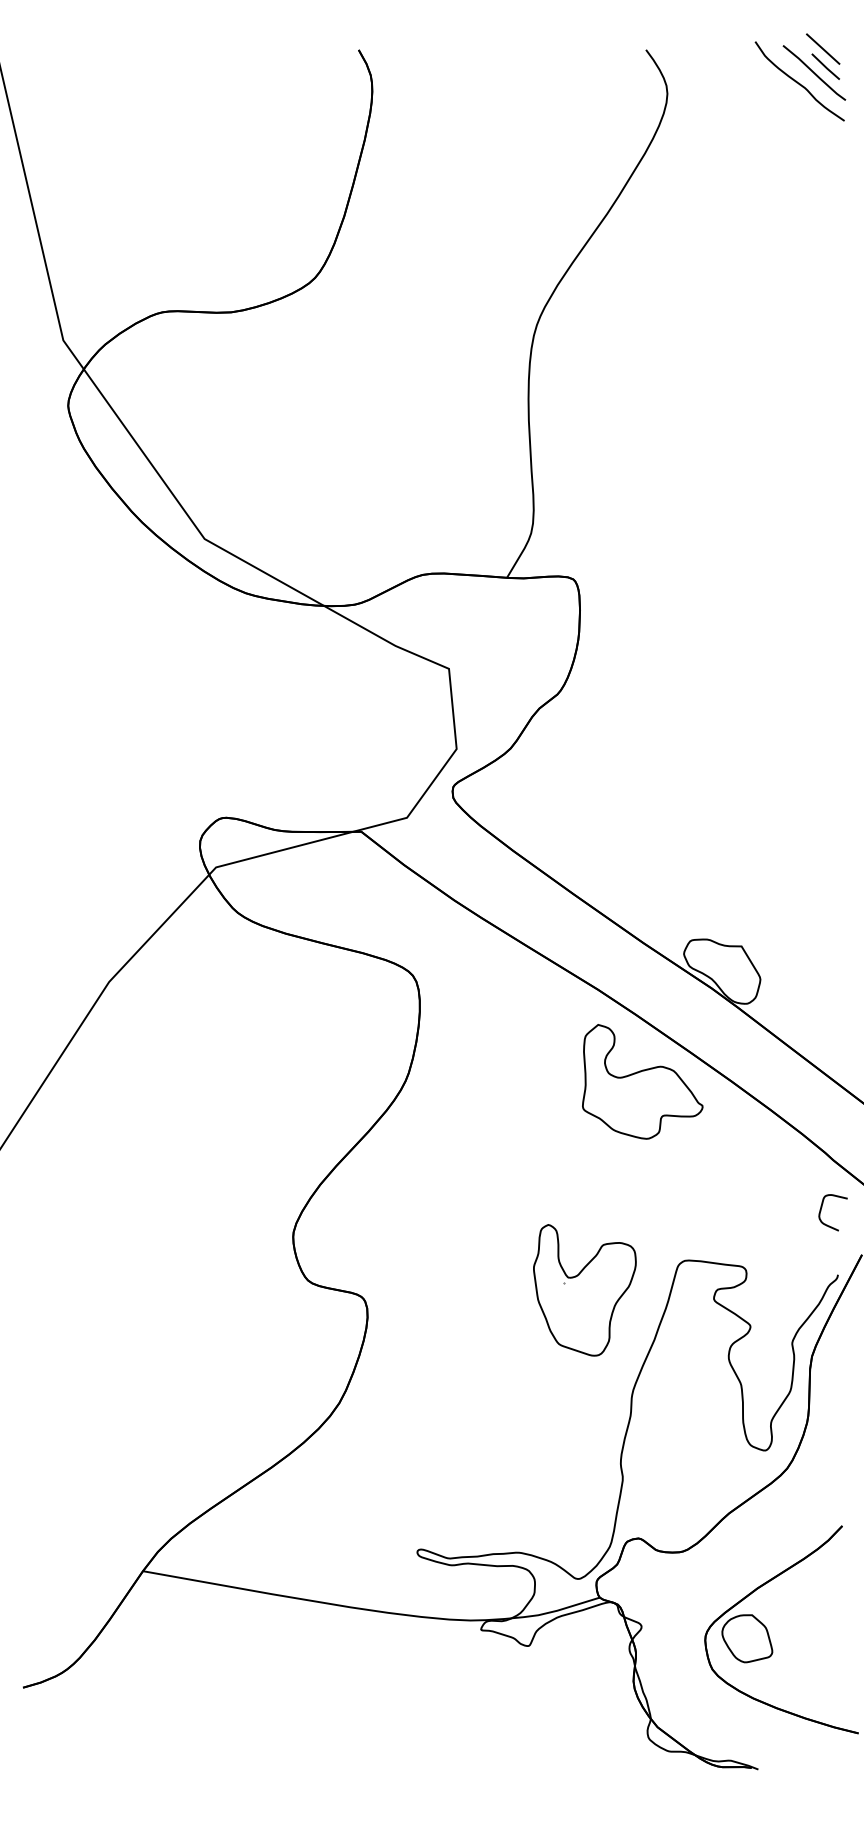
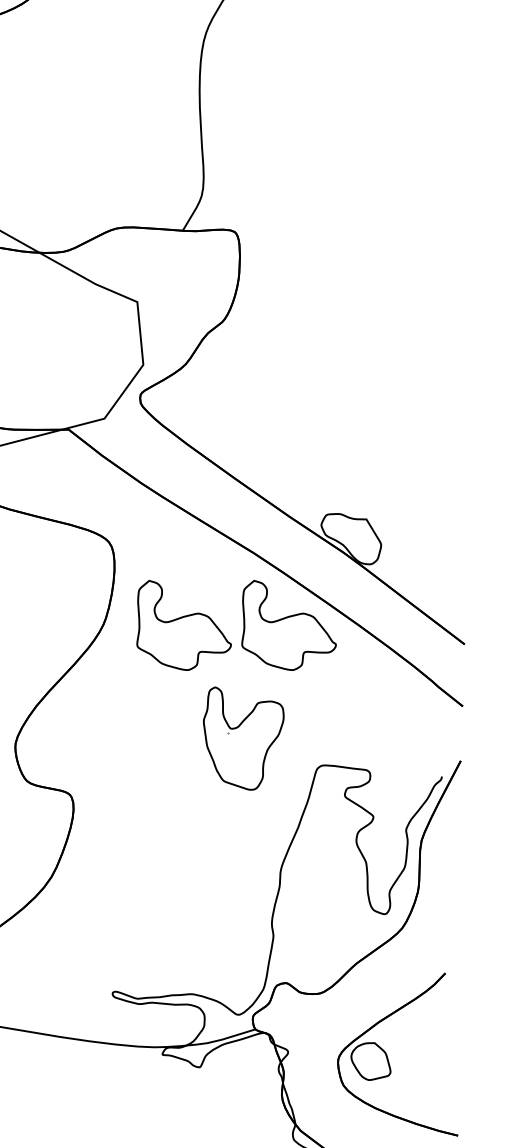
part: (508, 1081) -> (183, 625), added
curve: (821, 1211) -> (429, 727), removed
part: (584, 1290) -> (243, 738), moved

